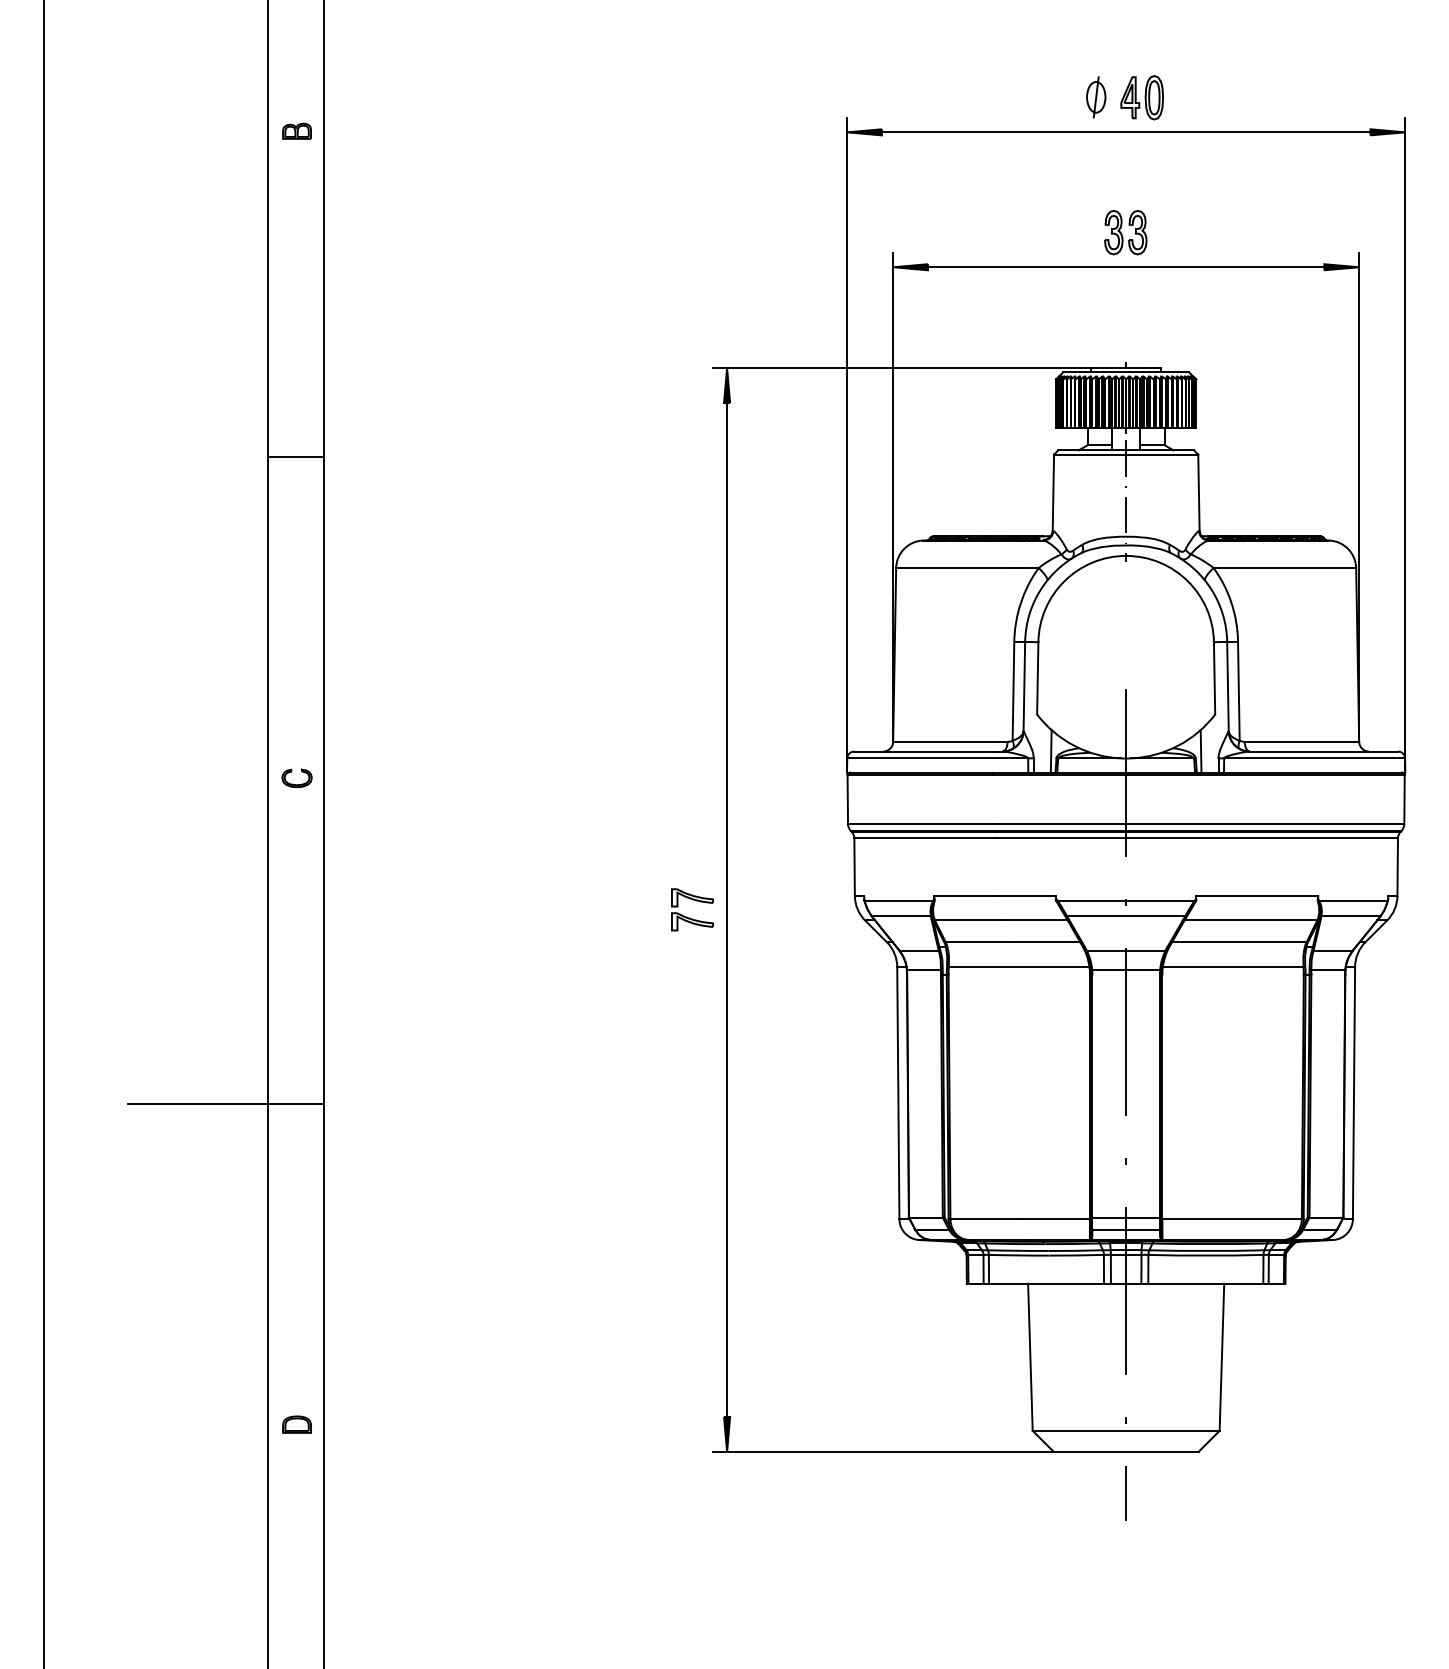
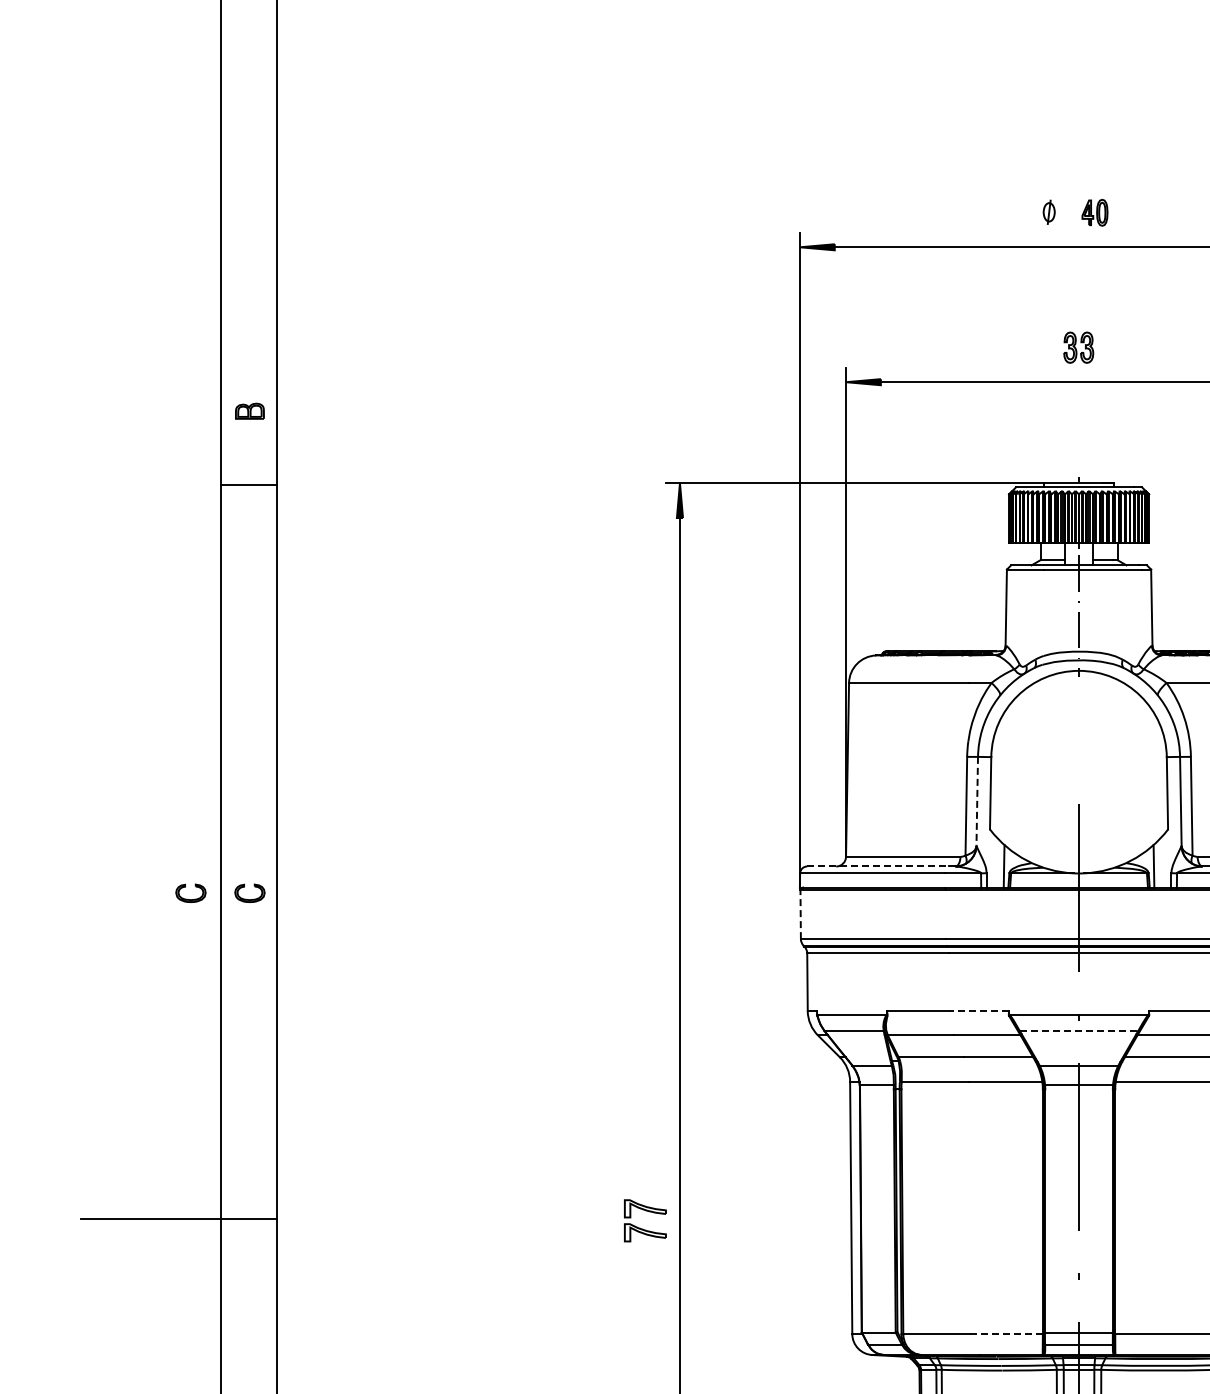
part: (1096, 97) -> (1049, 212), size x0.6
part: (1141, 97) -> (1094, 212), size x0.6
part: (296, 130) -> (249, 410), moved
part: (1125, 232) -> (1078, 347), size x0.7
line: (295, 457) -> (248, 485), moved
line: (1024, 686) -> (977, 801), solid -> dashed
line: (925, 751) -> (878, 866), solid -> dashed
part: (237, 778) -> (190, 893), added
line: (847, 799) -> (800, 914), solid -> dashed
line: (1025, 896) -> (978, 1011), solid -> dashed
line: (1126, 916) -> (1079, 1031), solid -> dashed
part: (689, 917) -> (642, 1228), moved
line: (1053, 1219) -> (1006, 1334), solid -> dashed

